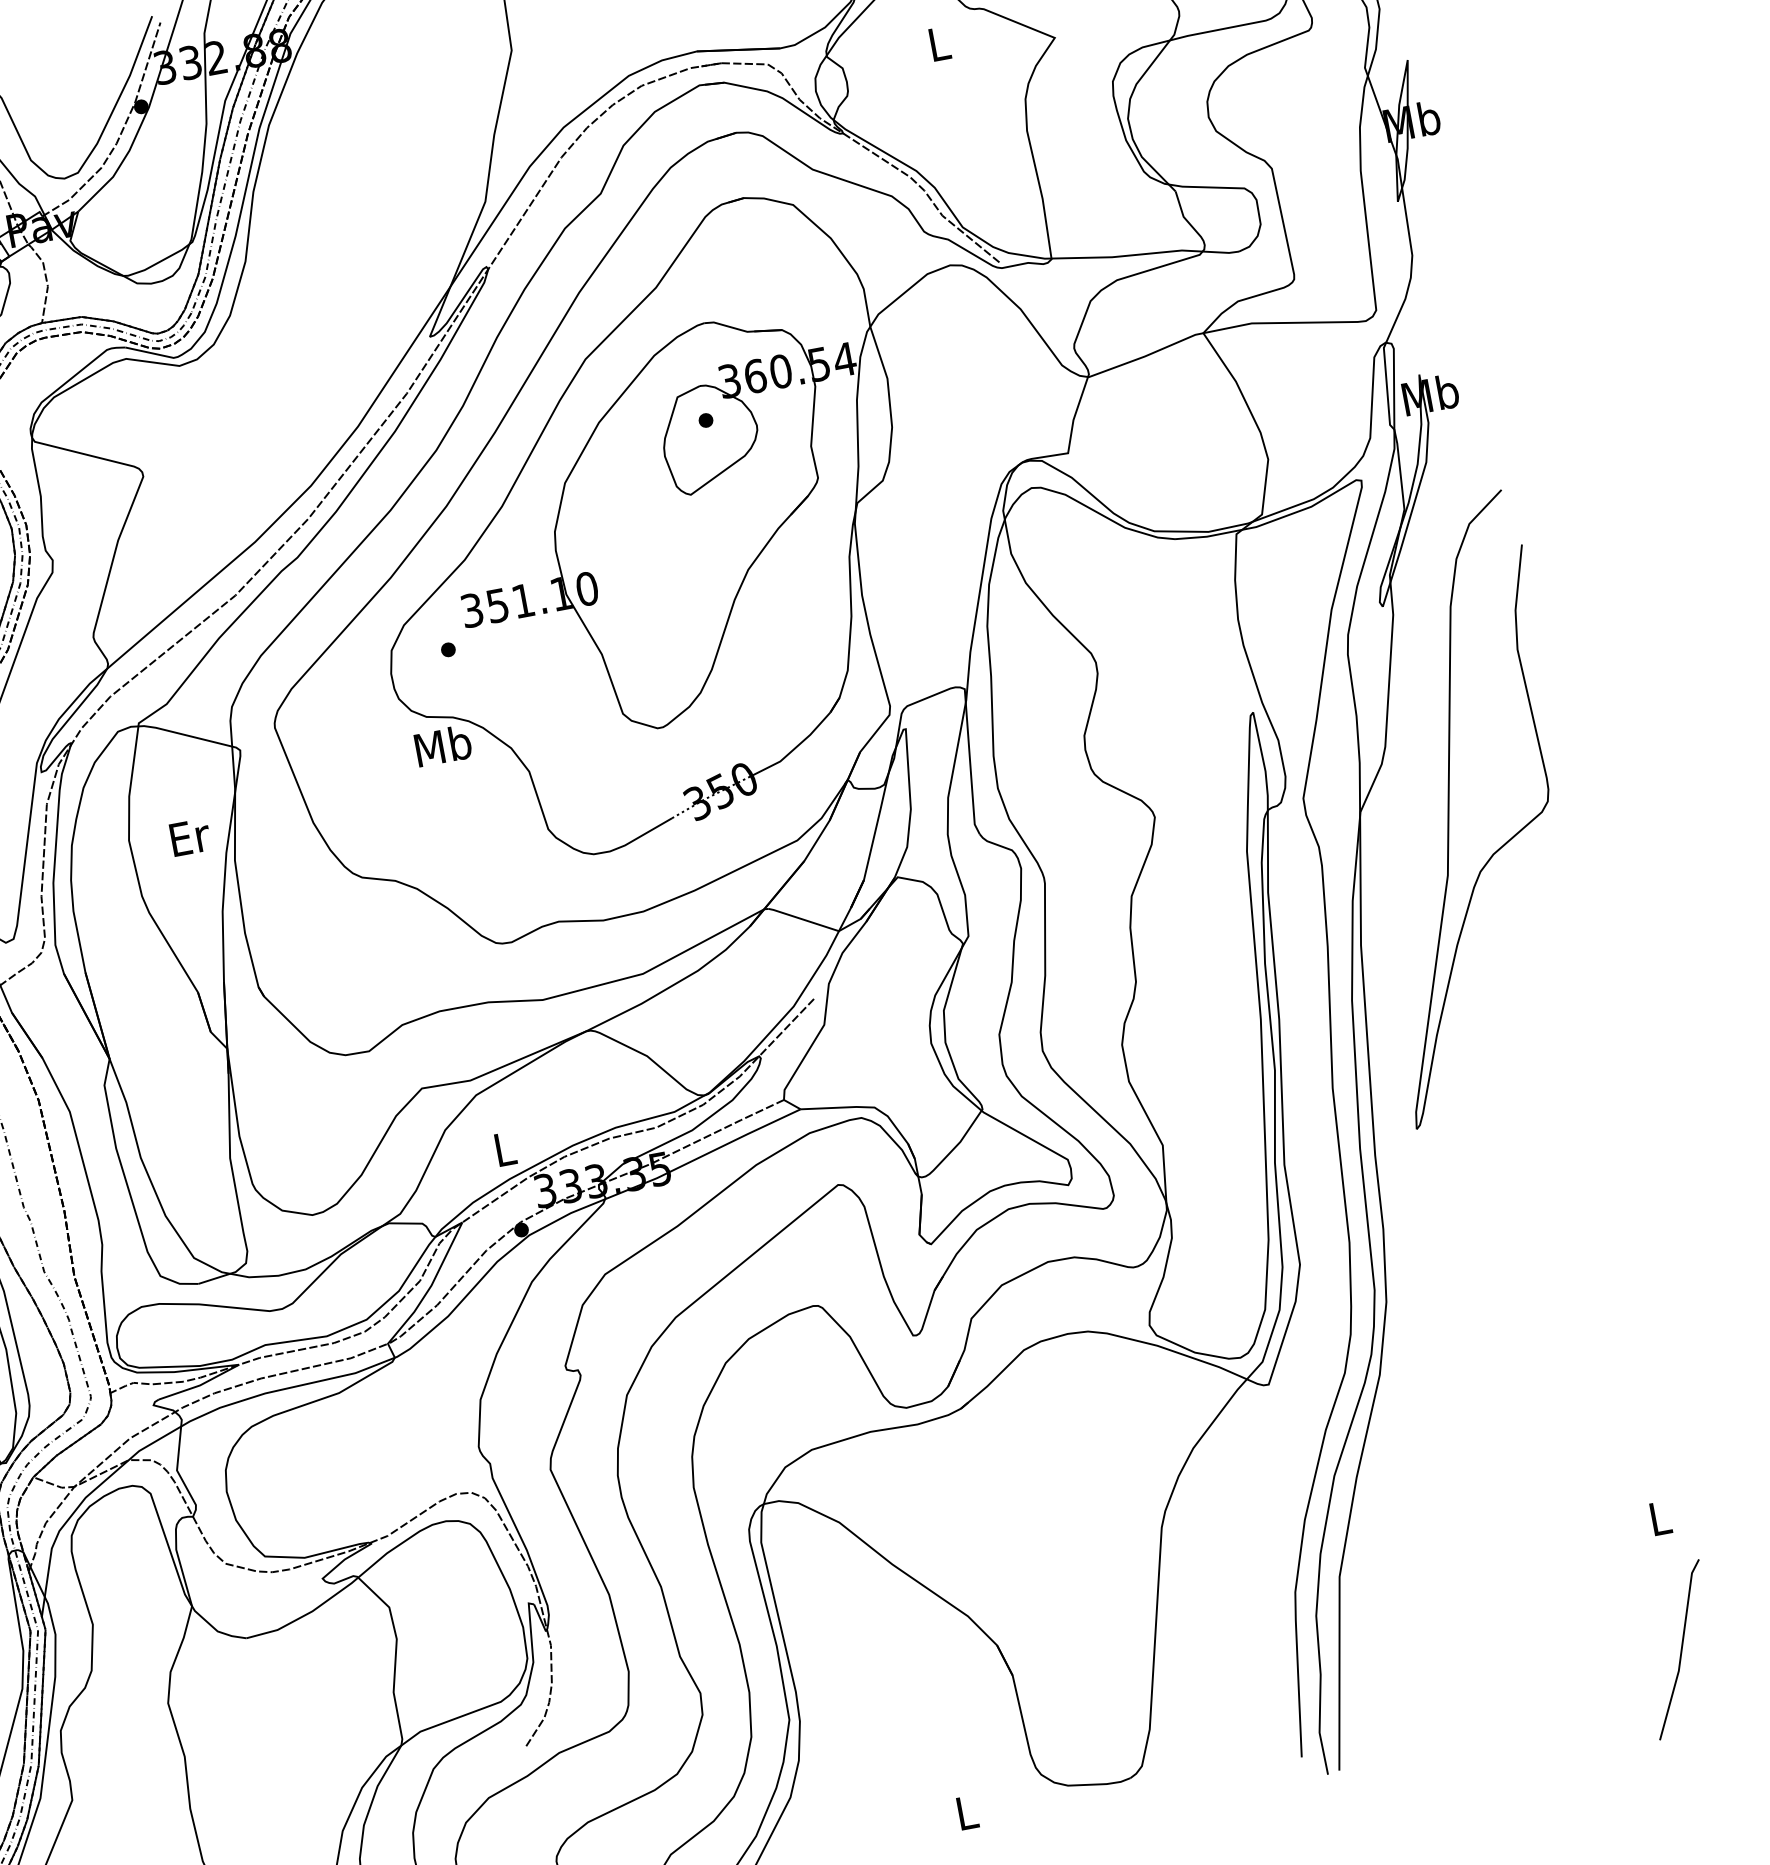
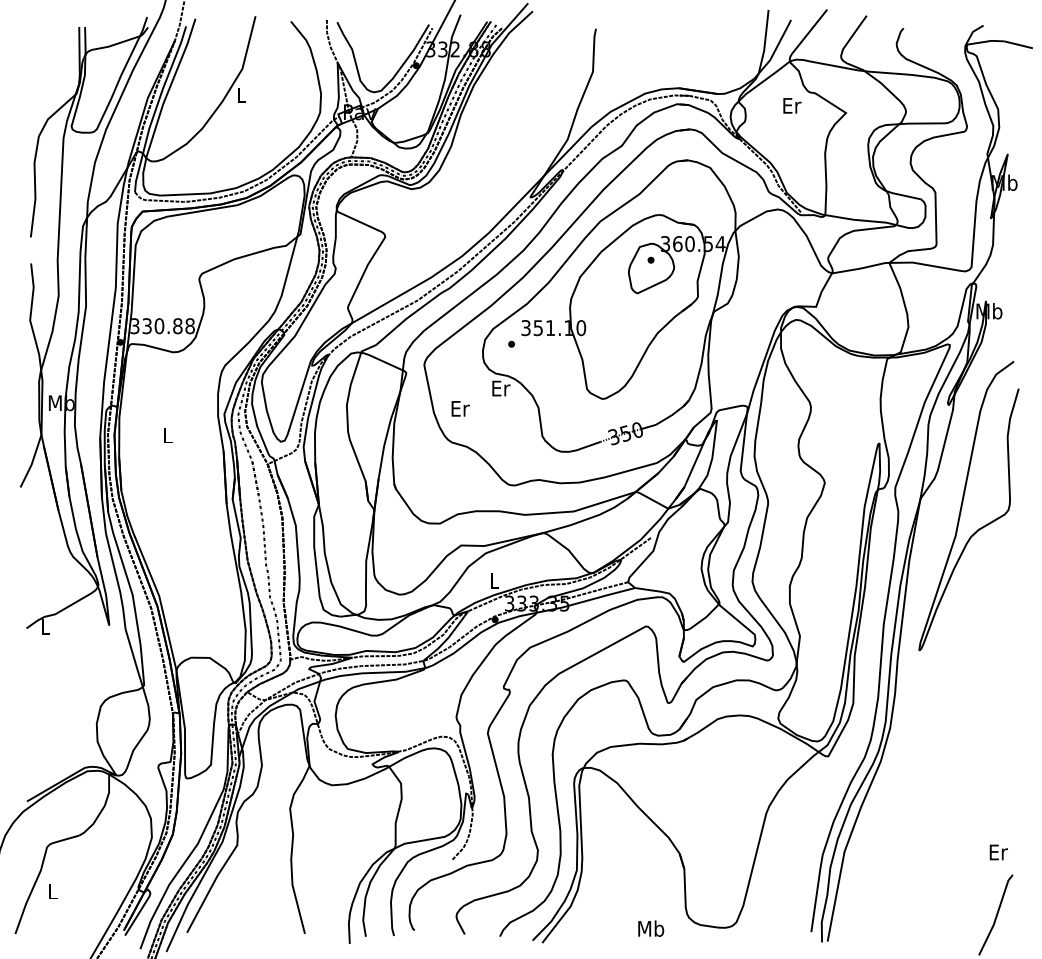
text: (940, 43) -> (792, 105), L -> Er
text: (442, 746) -> (500, 388), Mb -> Er
text: (189, 836) -> (460, 408), moved
text: (1660, 1518) -> (998, 852), L -> Er
text: (967, 1811) -> (651, 928), L -> Mb

